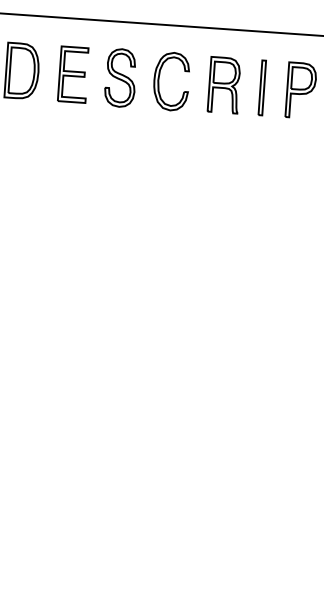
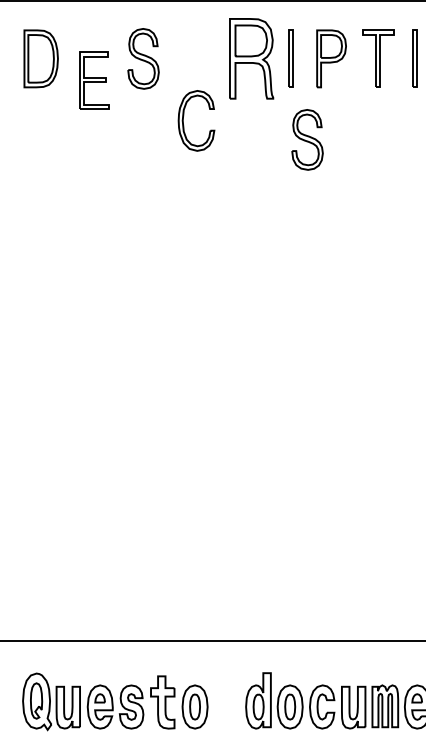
part: (73, 74) -> (94, 80), moved
part: (160, 75) -> (184, 115), moved
part: (224, 84) -> (251, 58), size x1.4
part: (272, 166) -> (307, 139), added

